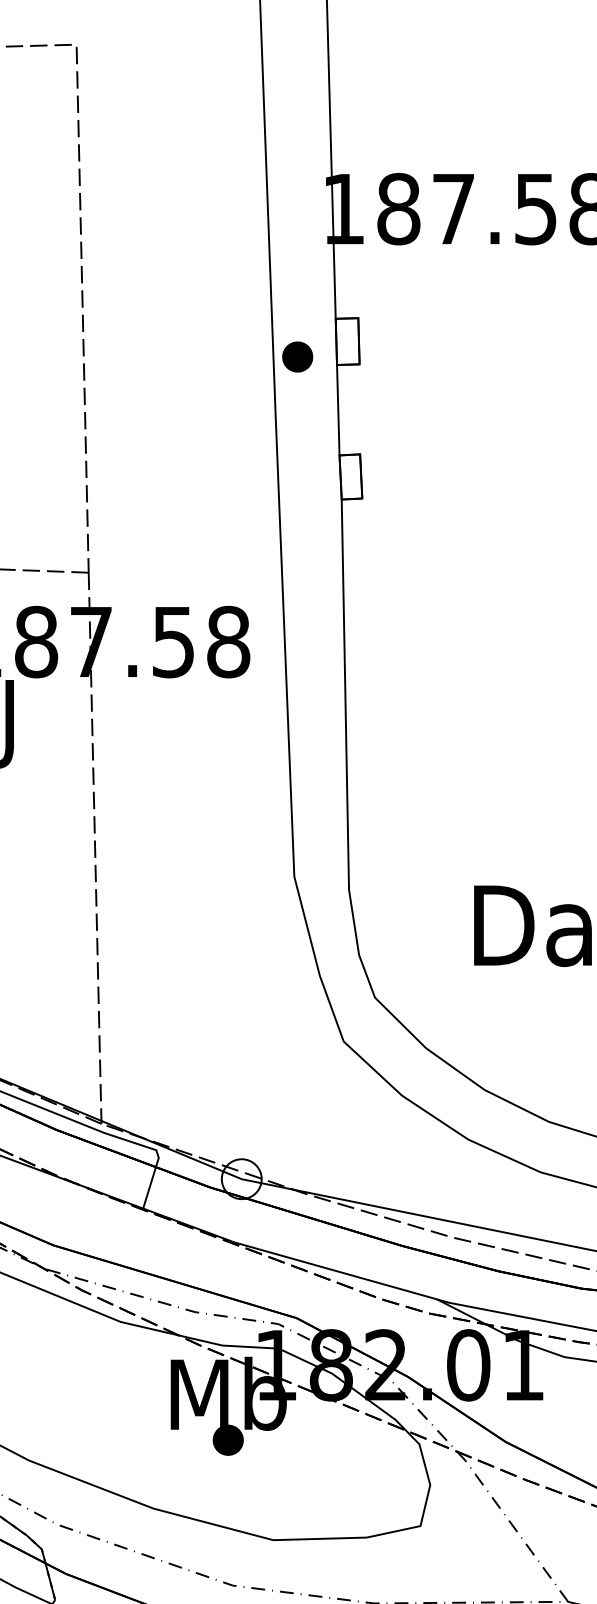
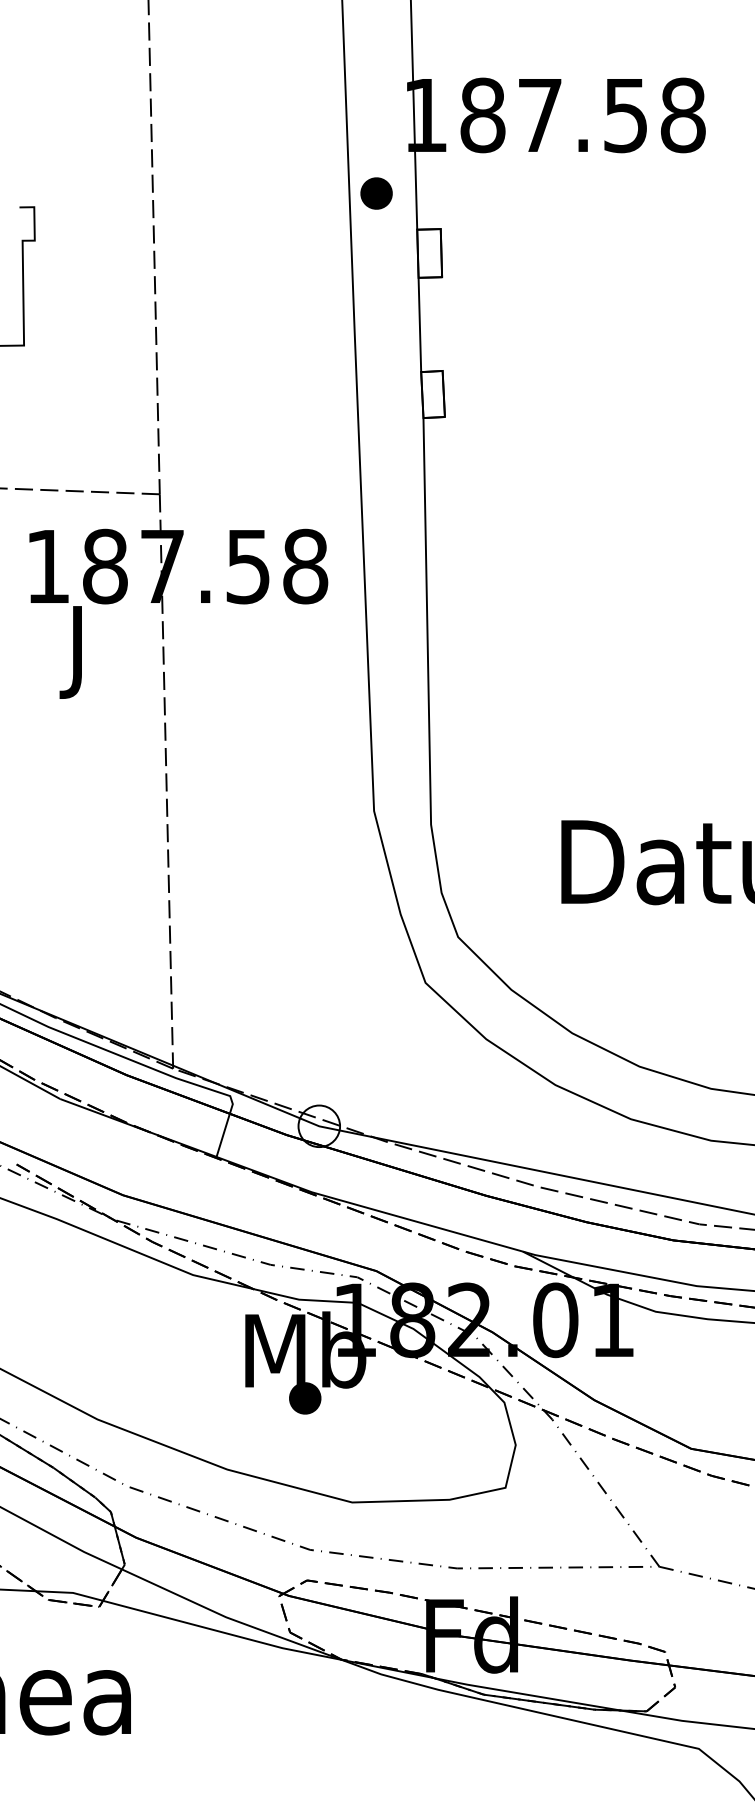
part: (297, 356) -> (376, 193), moved

